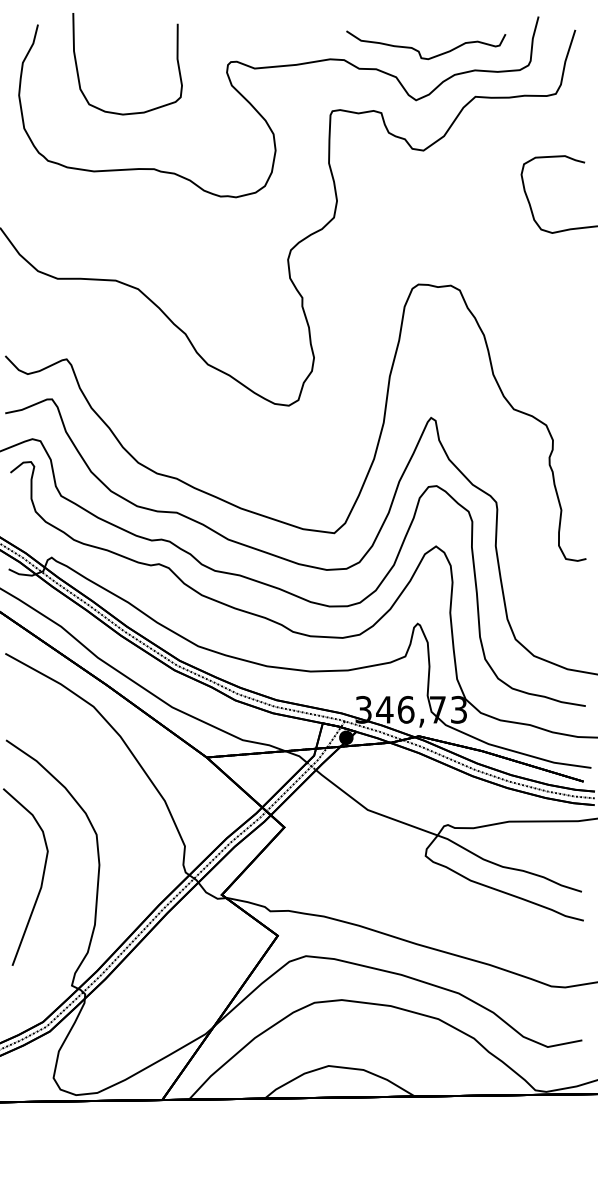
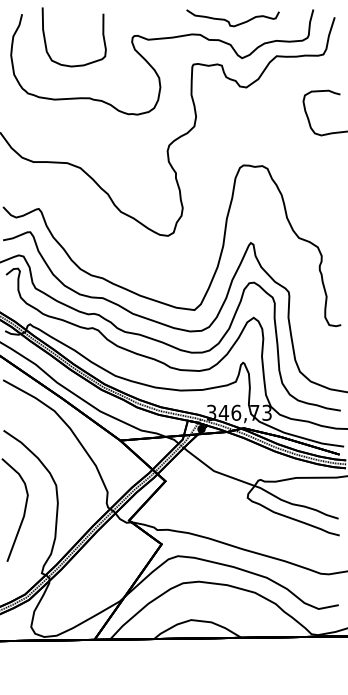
curve: (420, 50) -> (229, 21), moved

